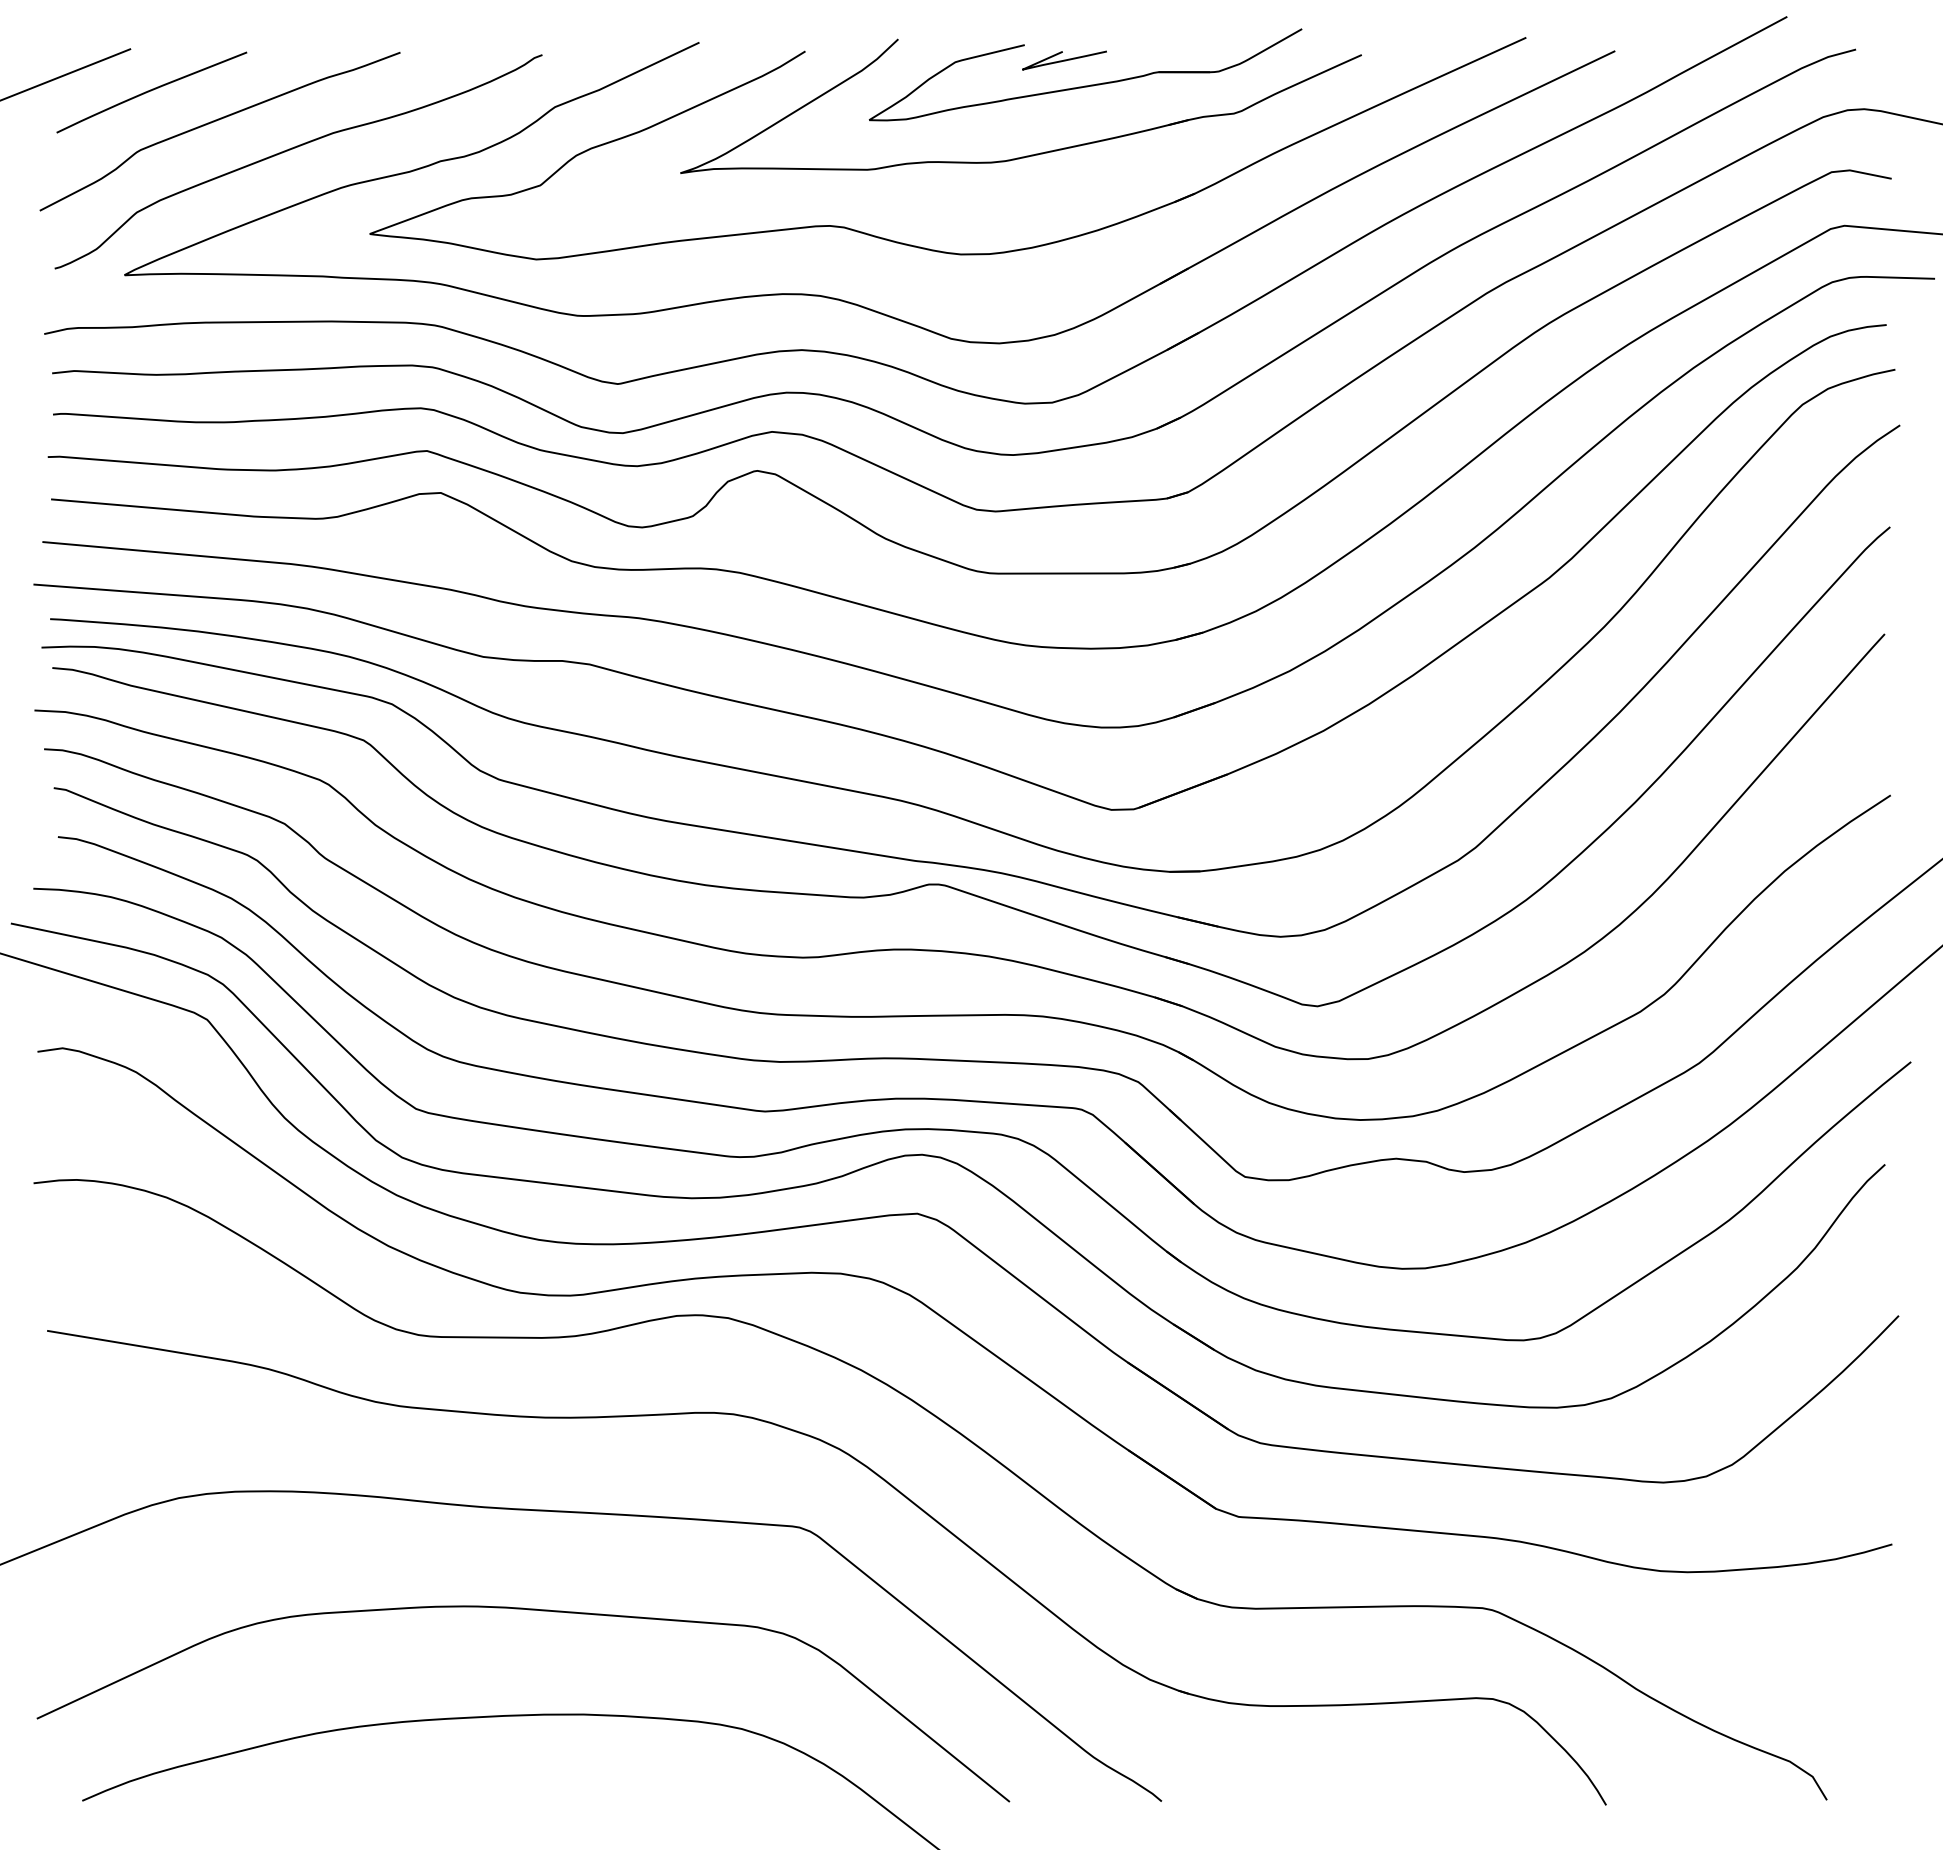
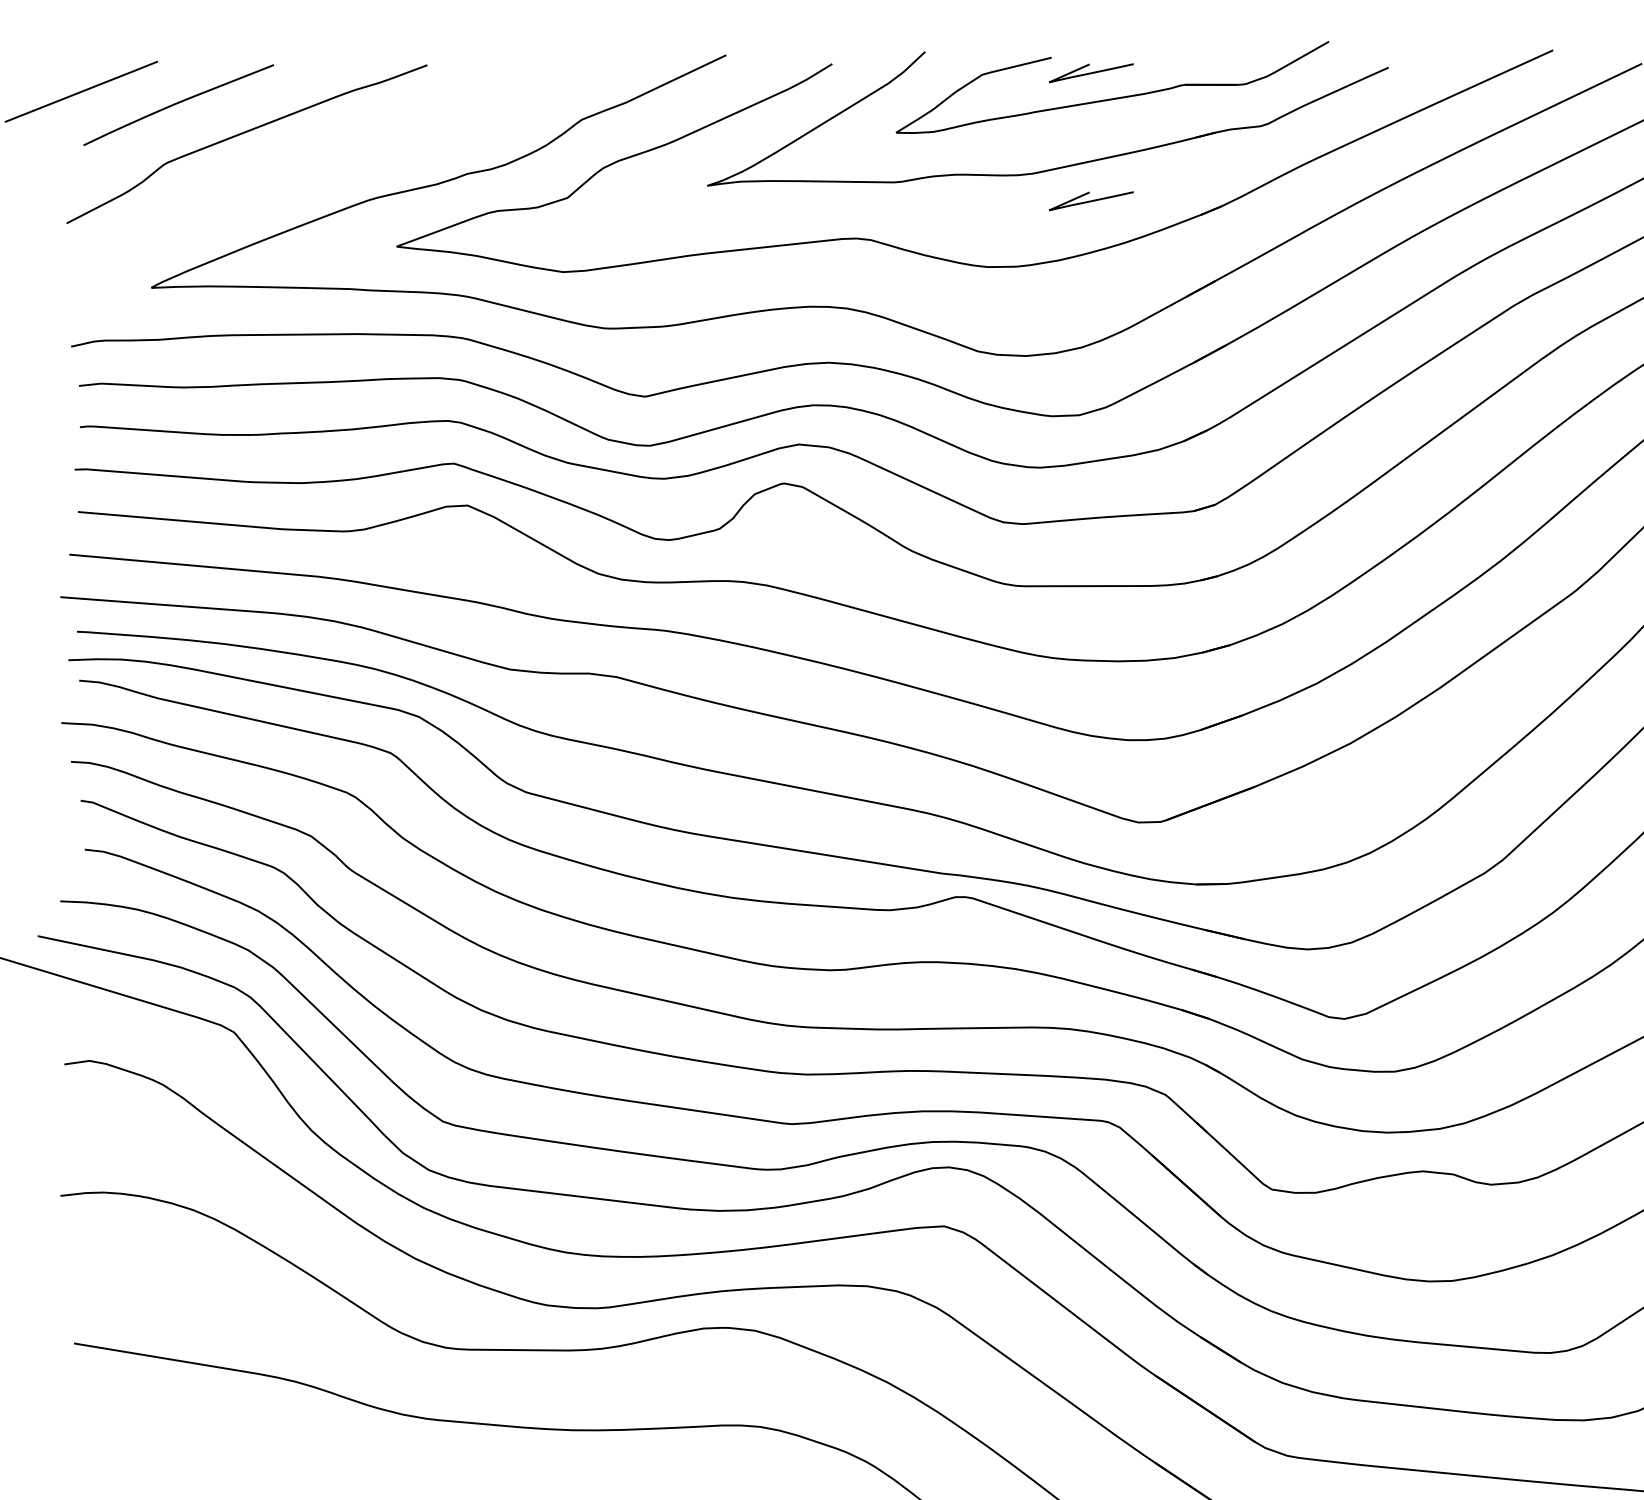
curve: (295, 148) -> (322, 161), removed
curve: (1064, 188) -> (1091, 201), added

